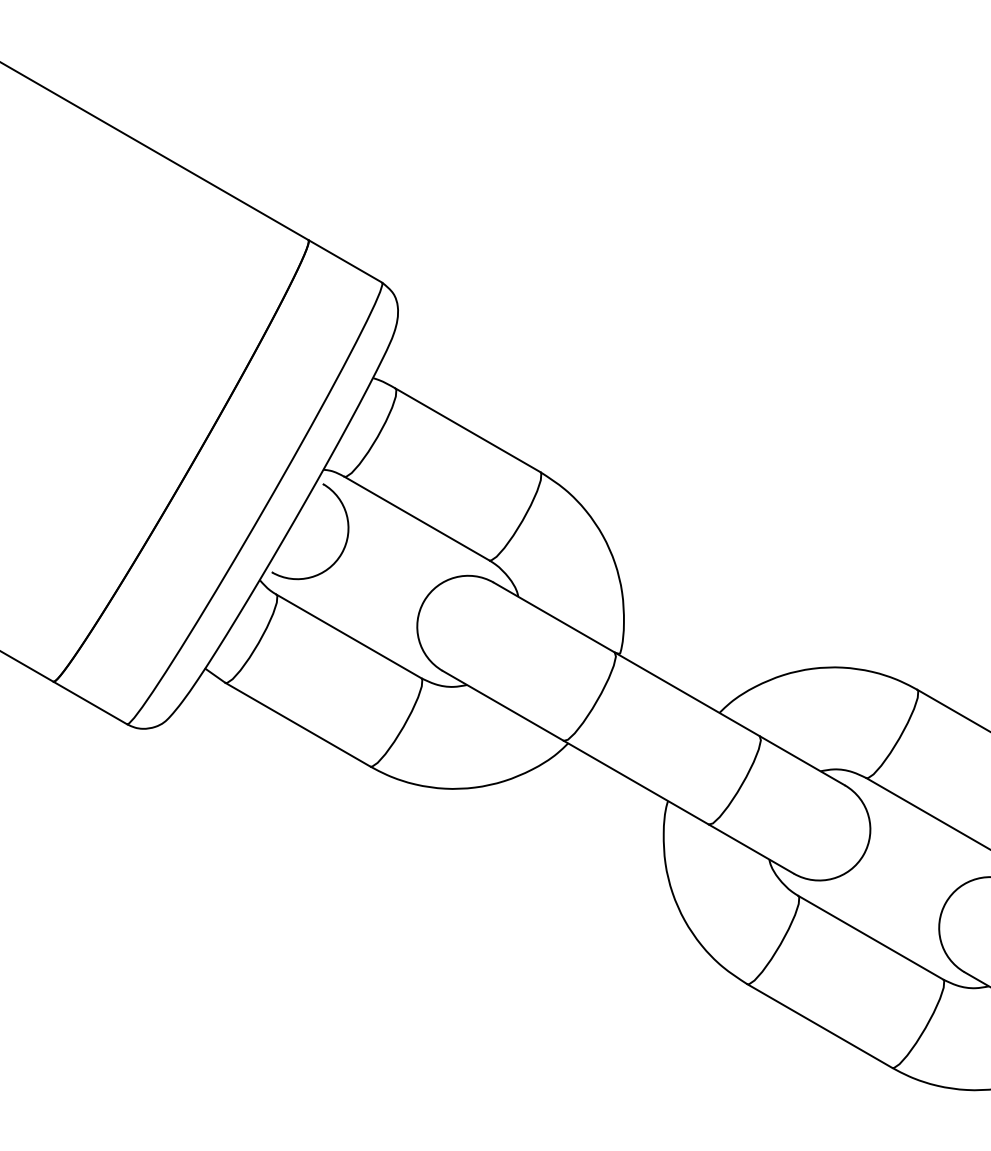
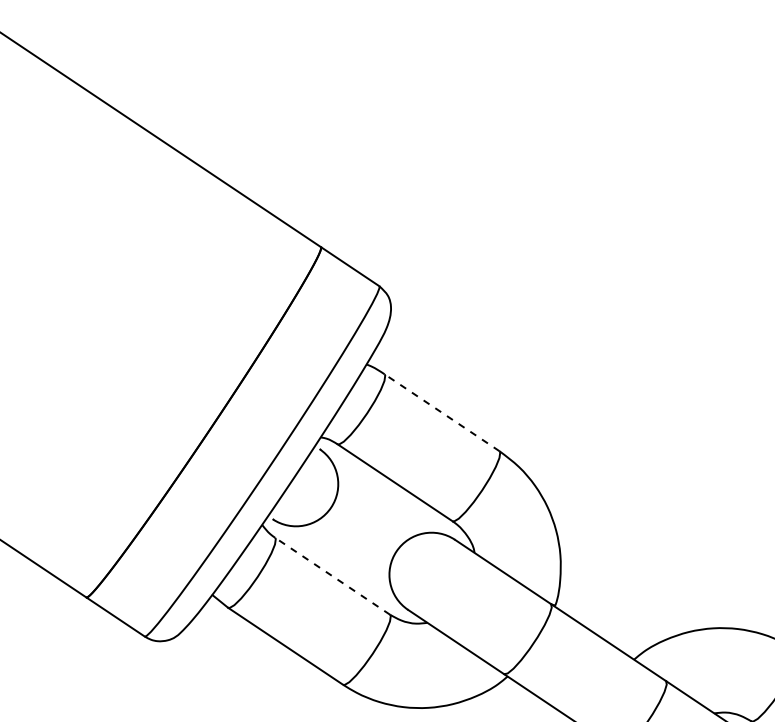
line: (467, 430) -> (441, 412), solid -> dashed
line: (348, 636) -> (332, 576), solid -> dashed

